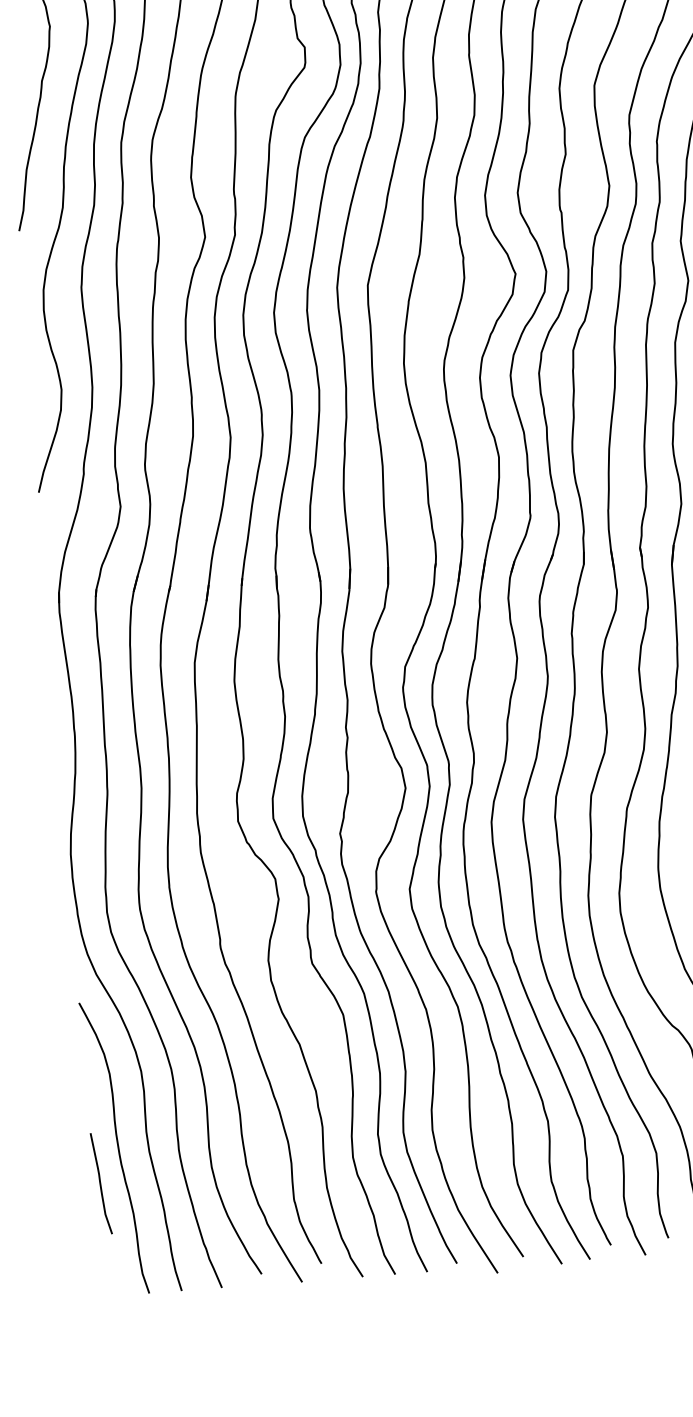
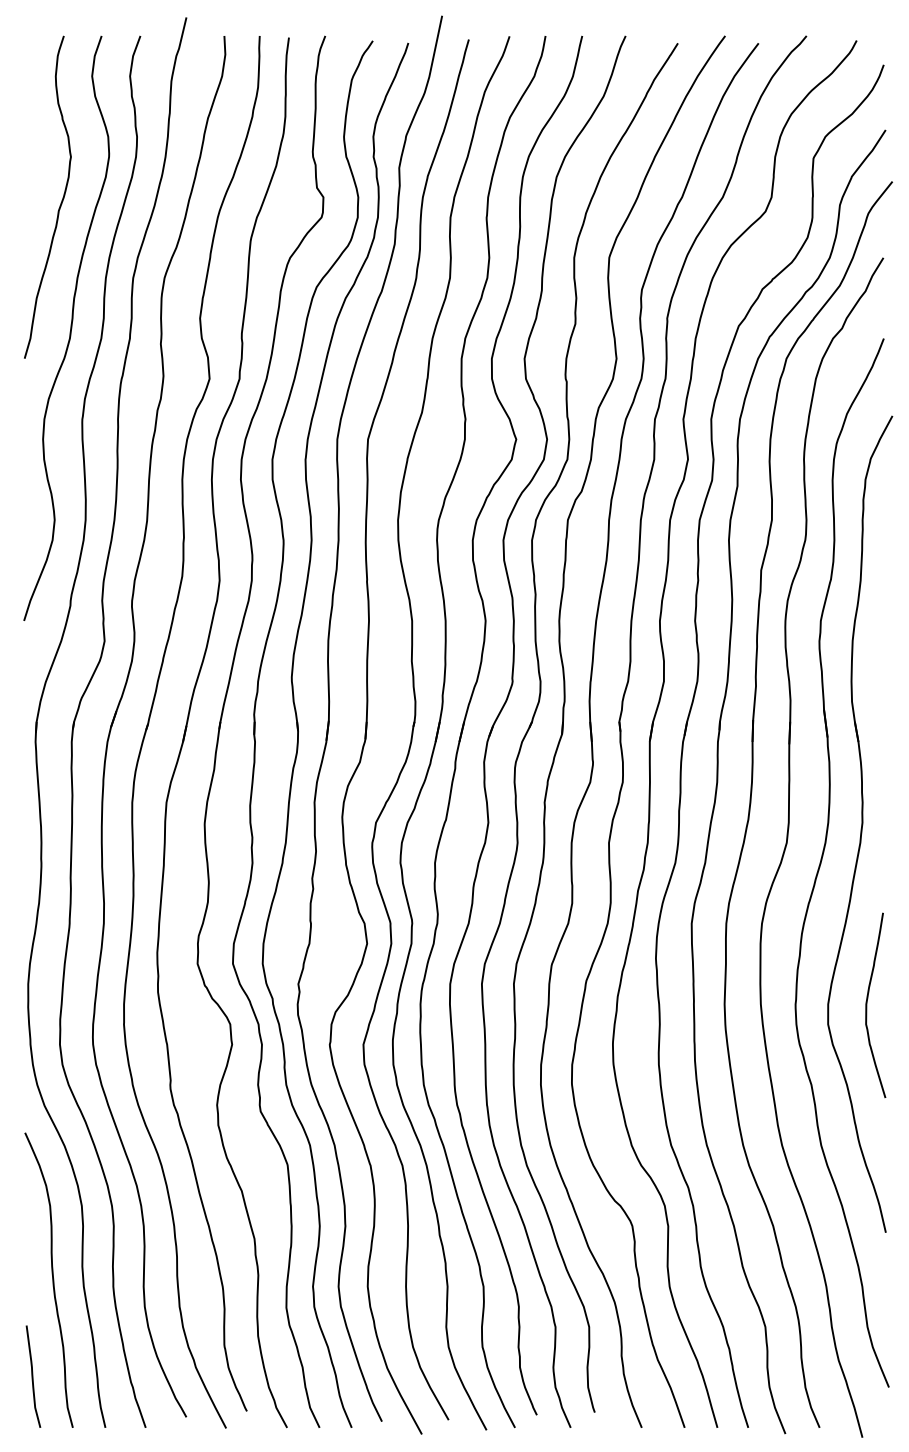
curve: (101, 1183) -> (33, 1376), moved

